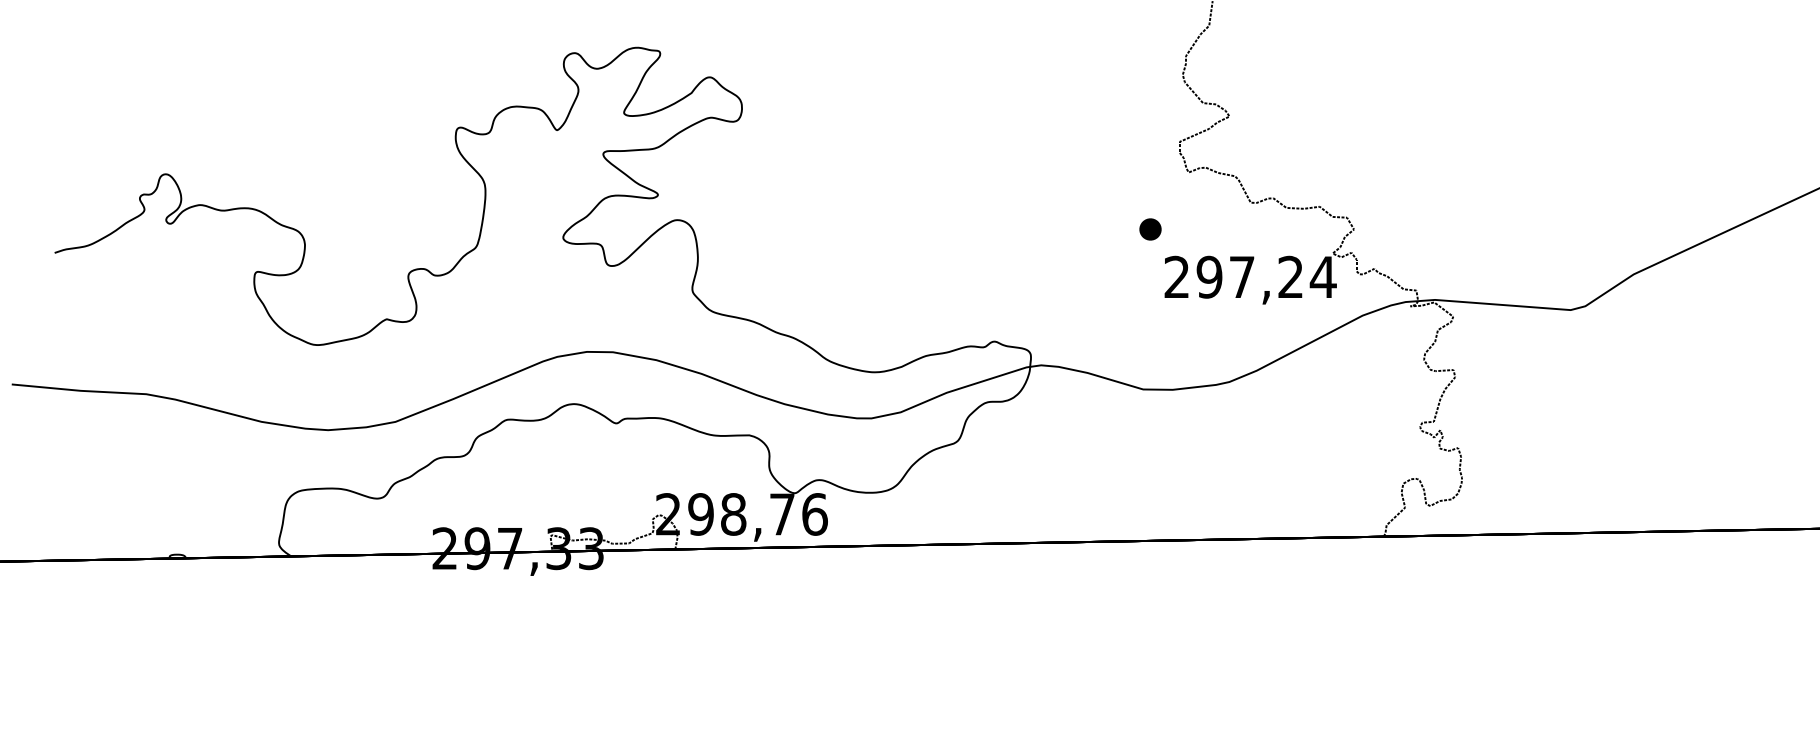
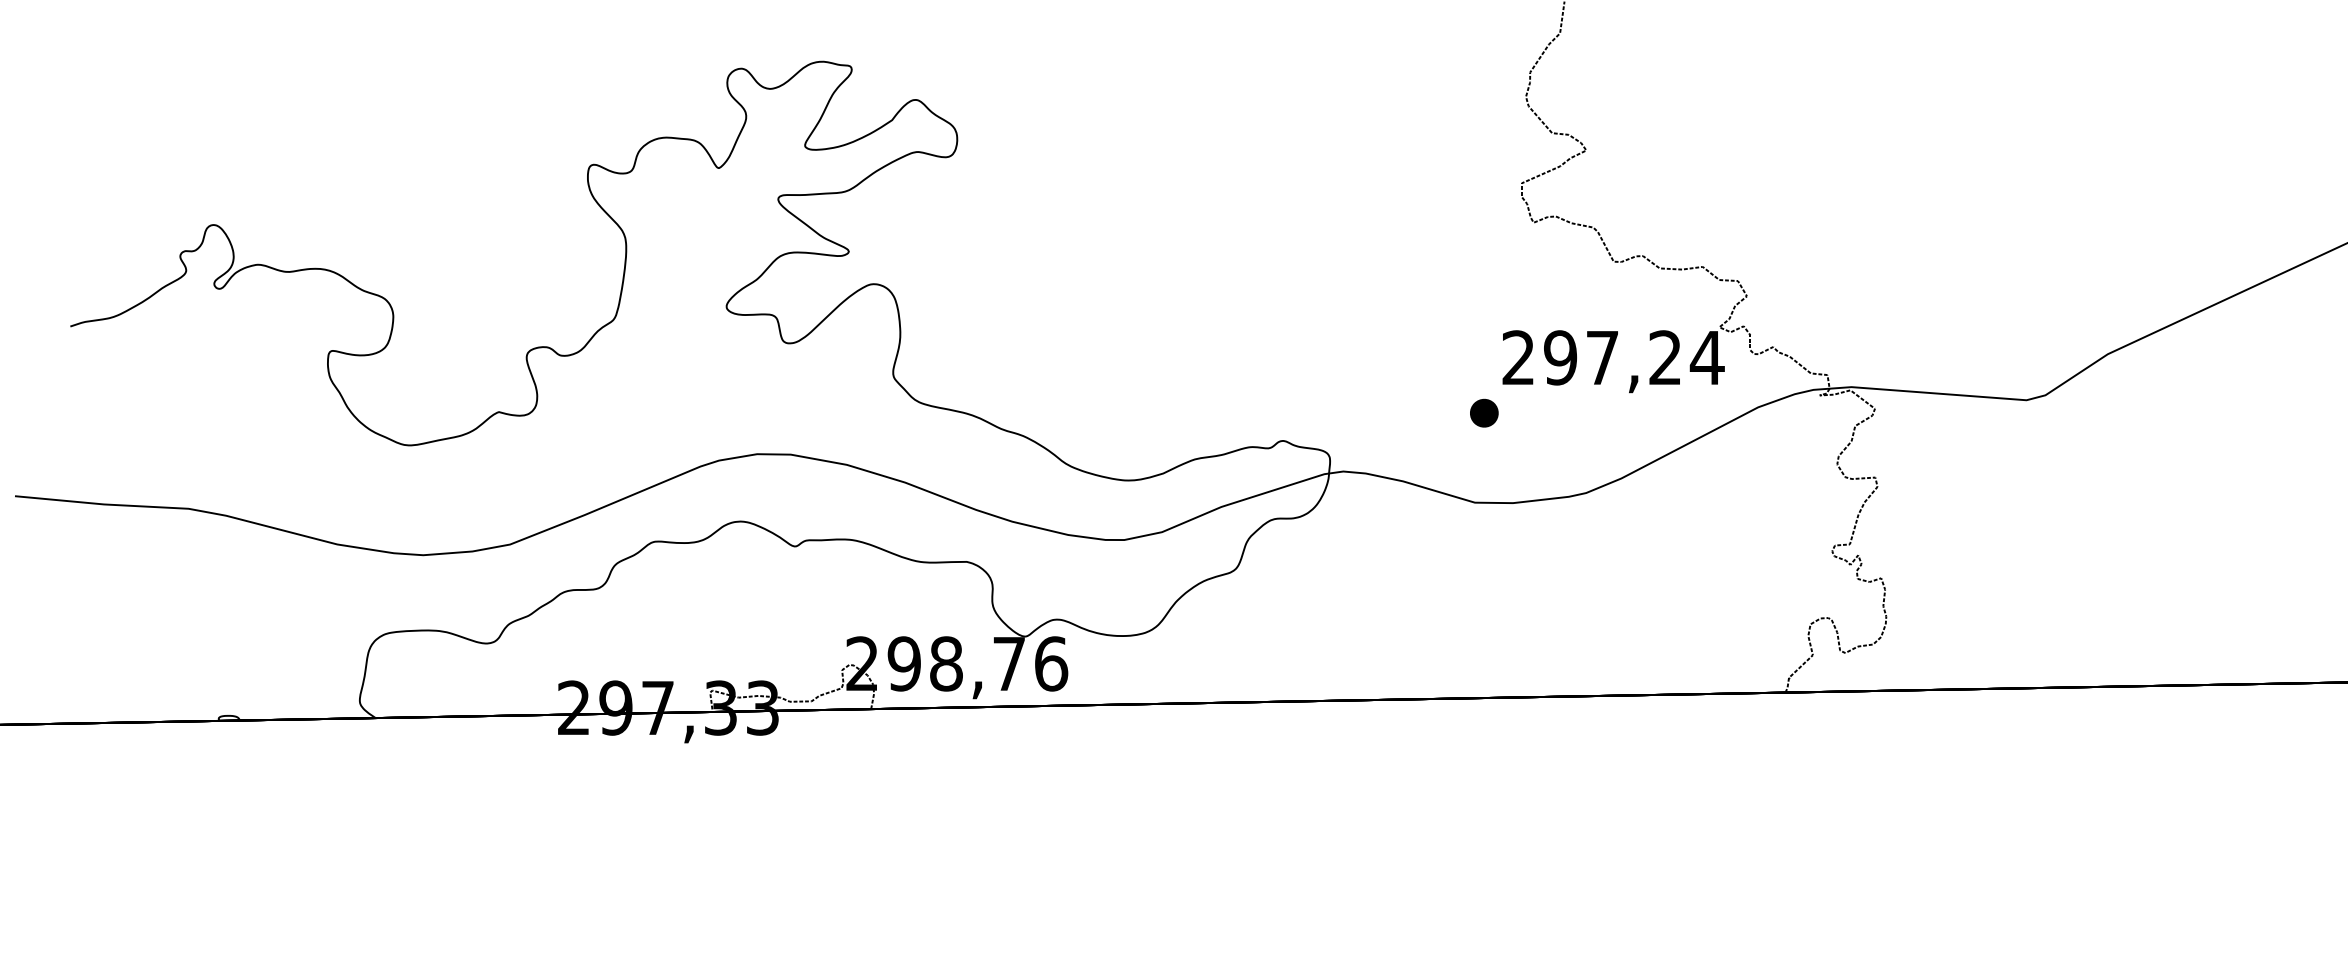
part: (1150, 228) -> (1484, 412), moved

